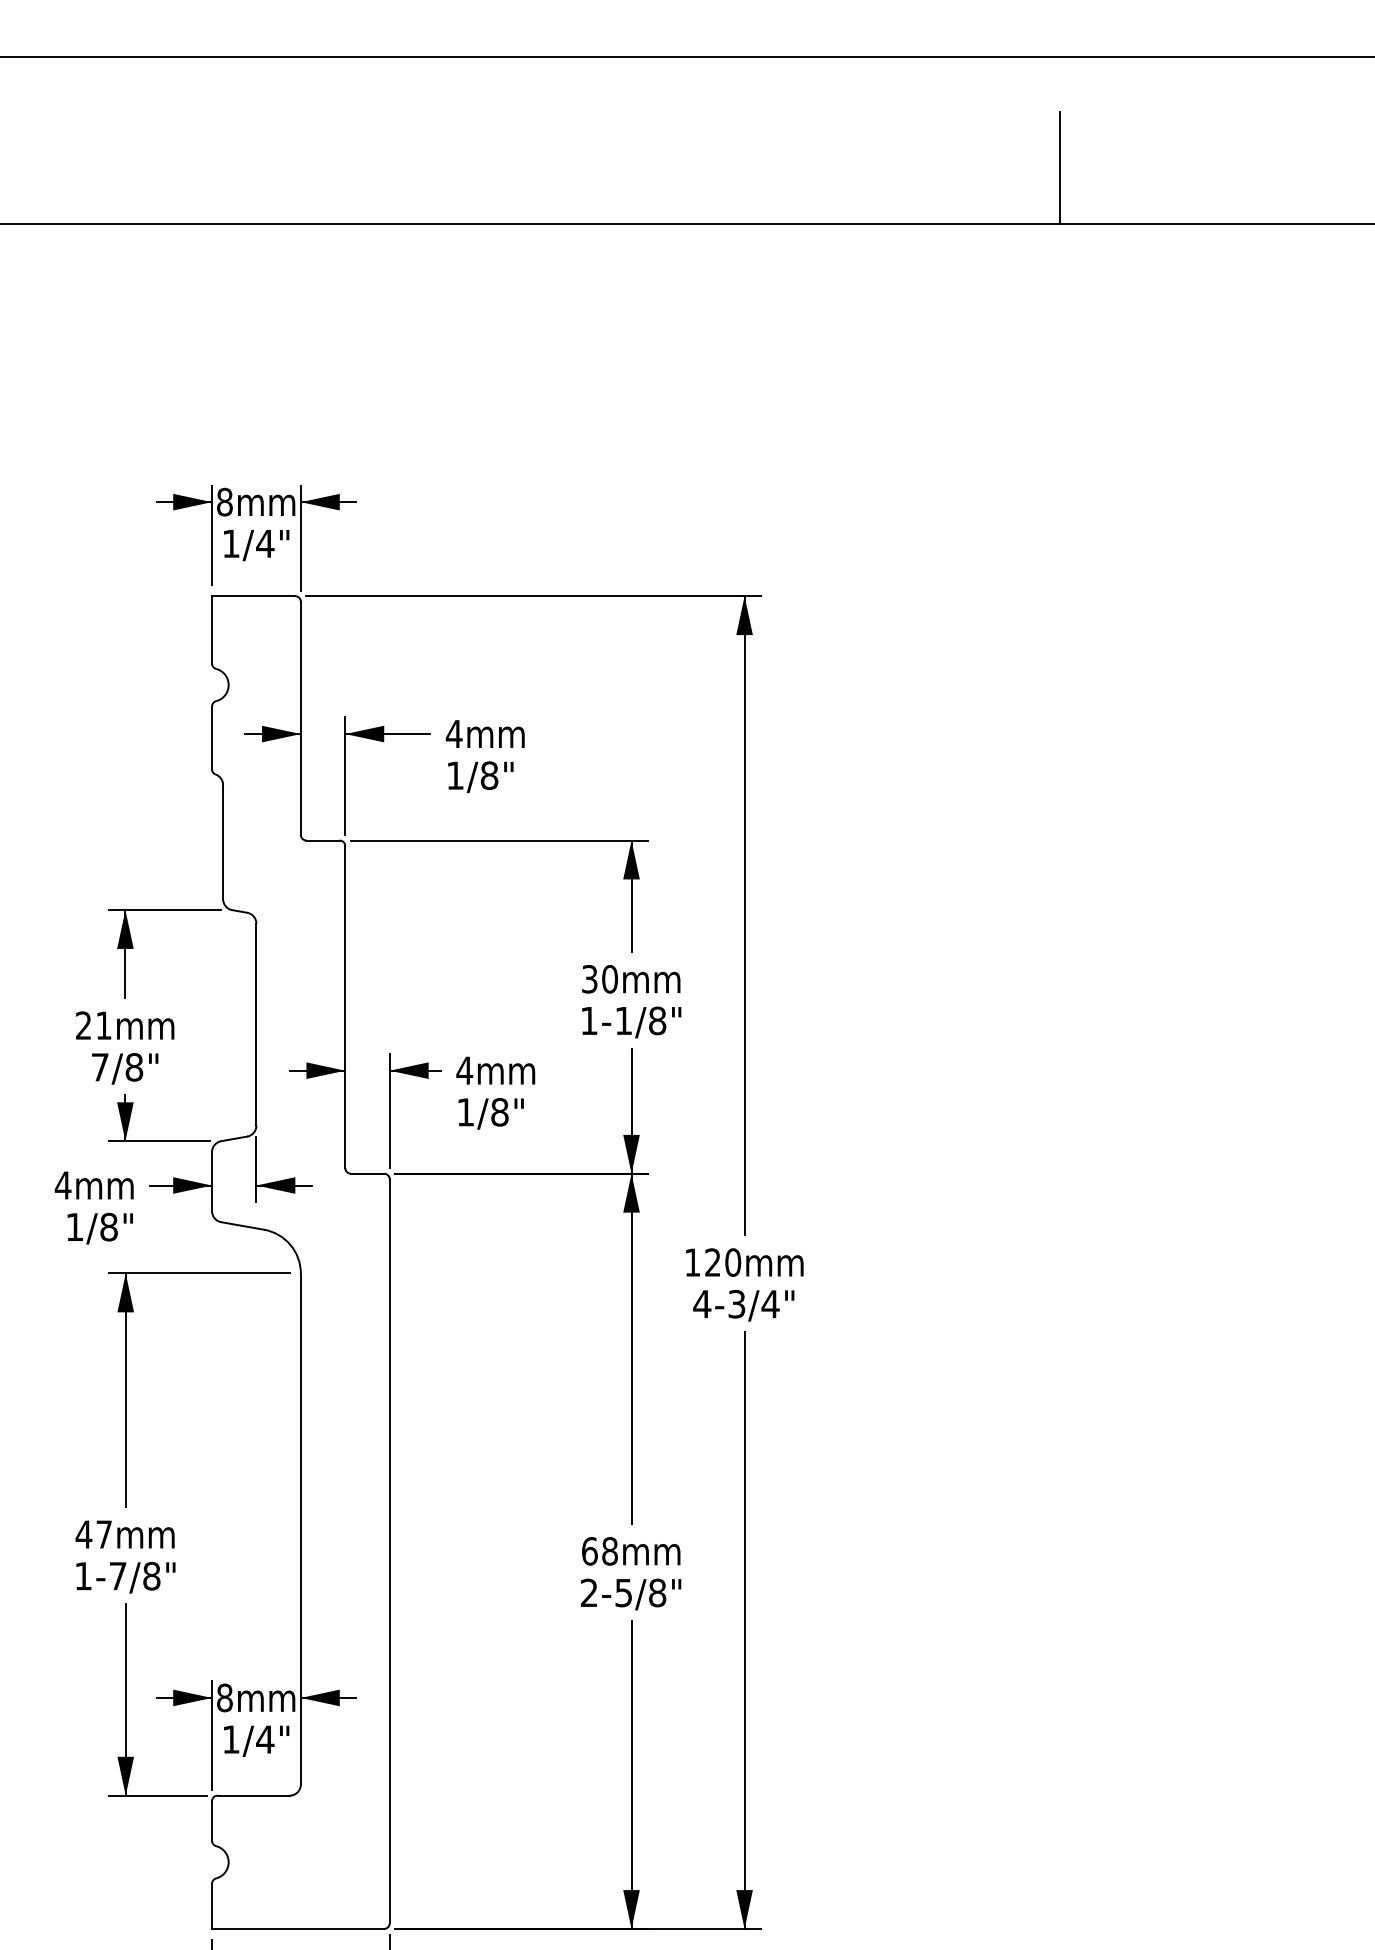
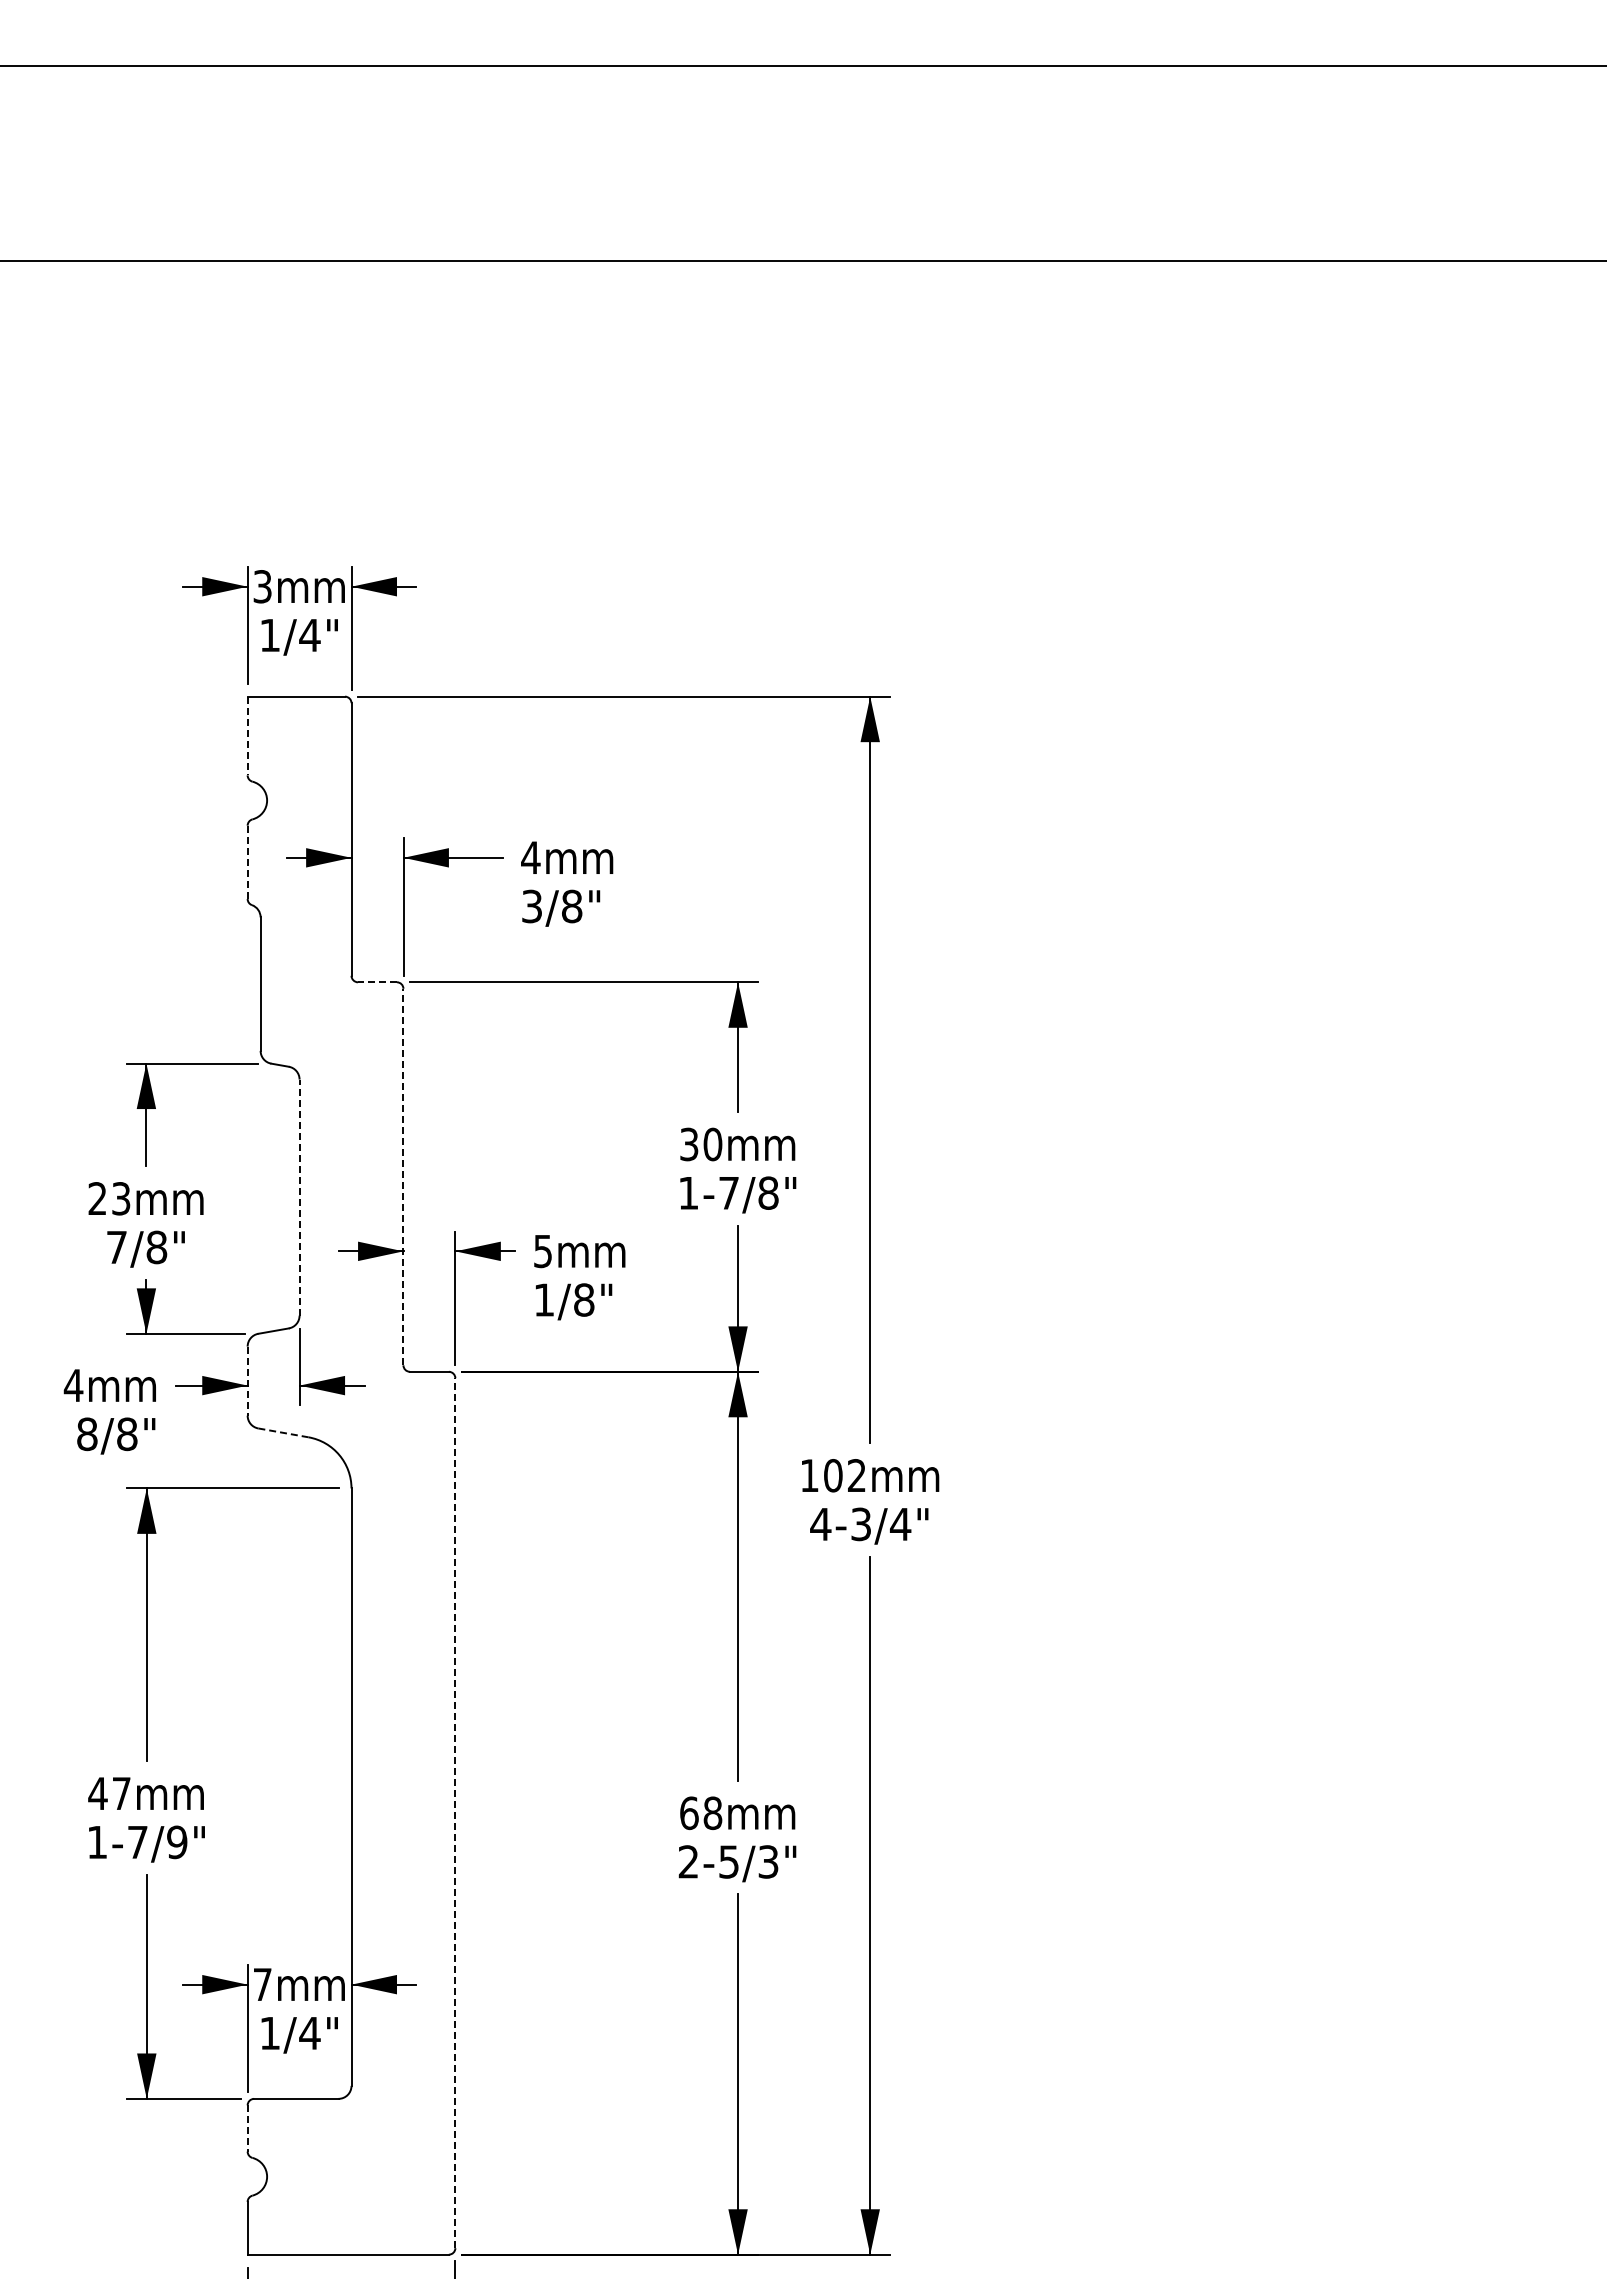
line: (1060, 167) -> (1239, 195), removed
text: (224, 501) -> (262, 586), 8 -> 3
line: (211, 630) -> (247, 736), solid -> dashed
line: (211, 738) -> (247, 862), solid -> dashed
text: (454, 775) -> (531, 906), 1/8" -> 3/8"
line: (322, 840) -> (376, 982), solid -> dashed
line: (345, 1006) -> (403, 1176), solid -> dashed
text: (623, 1021) -> (728, 1193), 1-1/8" -> 1-7/8"
line: (256, 1024) -> (299, 1197), solid -> dashed
text: (104, 1025) -> (121, 1198), 21 -> 23
text: (464, 1070) -> (542, 1251), 4 -> 5
line: (211, 1182) -> (247, 1381), solid -> dashed
line: (242, 1225) -> (283, 1432), solid -> dashed
text: (75, 1227) -> (87, 1434), 1/8" -> 8/8"
text: (723, 1262) -> (845, 1475), 120 -> 102
line: (389, 1551) -> (455, 1813), solid -> dashed
text: (152, 1576) -> (177, 1842), 1-7/8" -> 1-7/9"
text: (657, 1592) -> (768, 1861), 2-5/8" -> 2-5/3"
text: (224, 1697) -> (262, 1984), 8 -> 7
line: (211, 1820) -> (247, 2128), solid -> dashed

